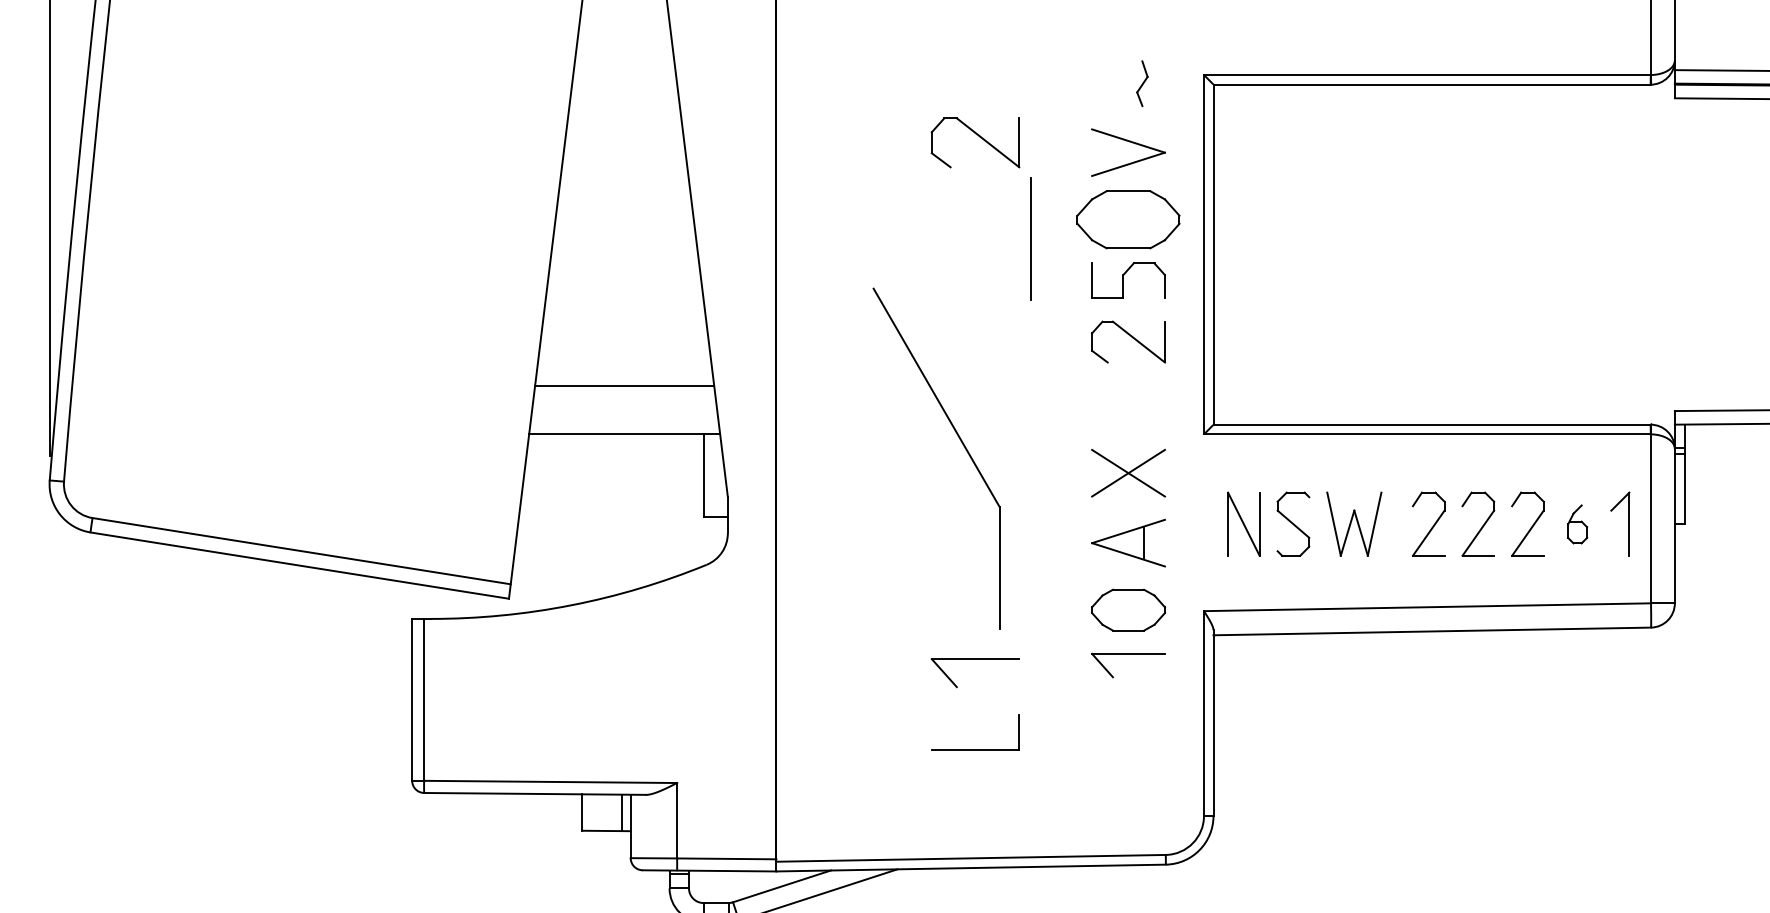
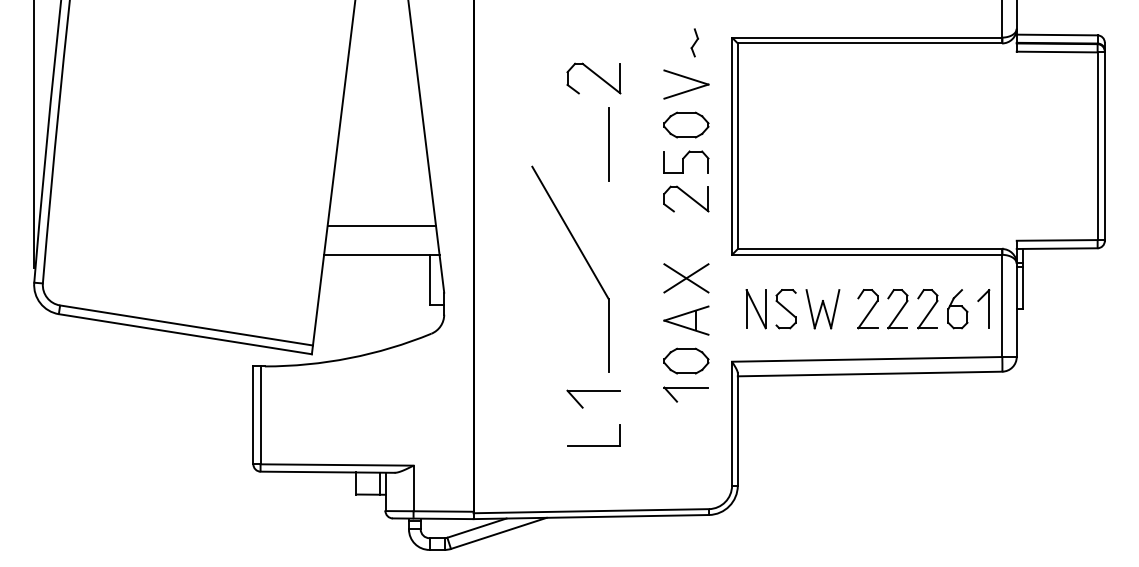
part: (1128, 218) -> (686, 124), size x0.71
line: (1031, 238) -> (608, 144), moved
part: (1576, 524) -> (957, 309), size x1.67

